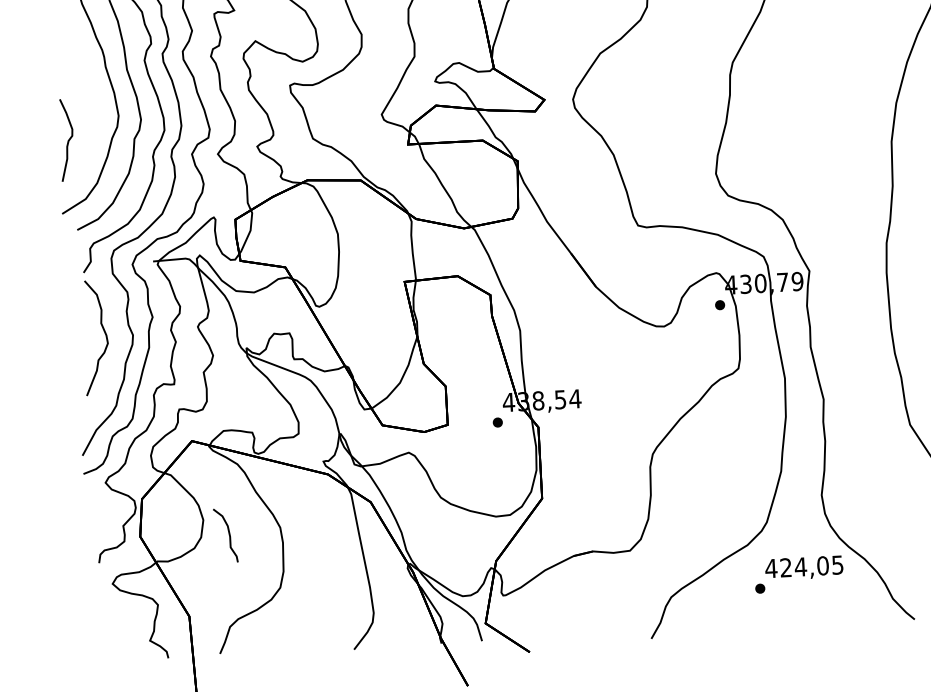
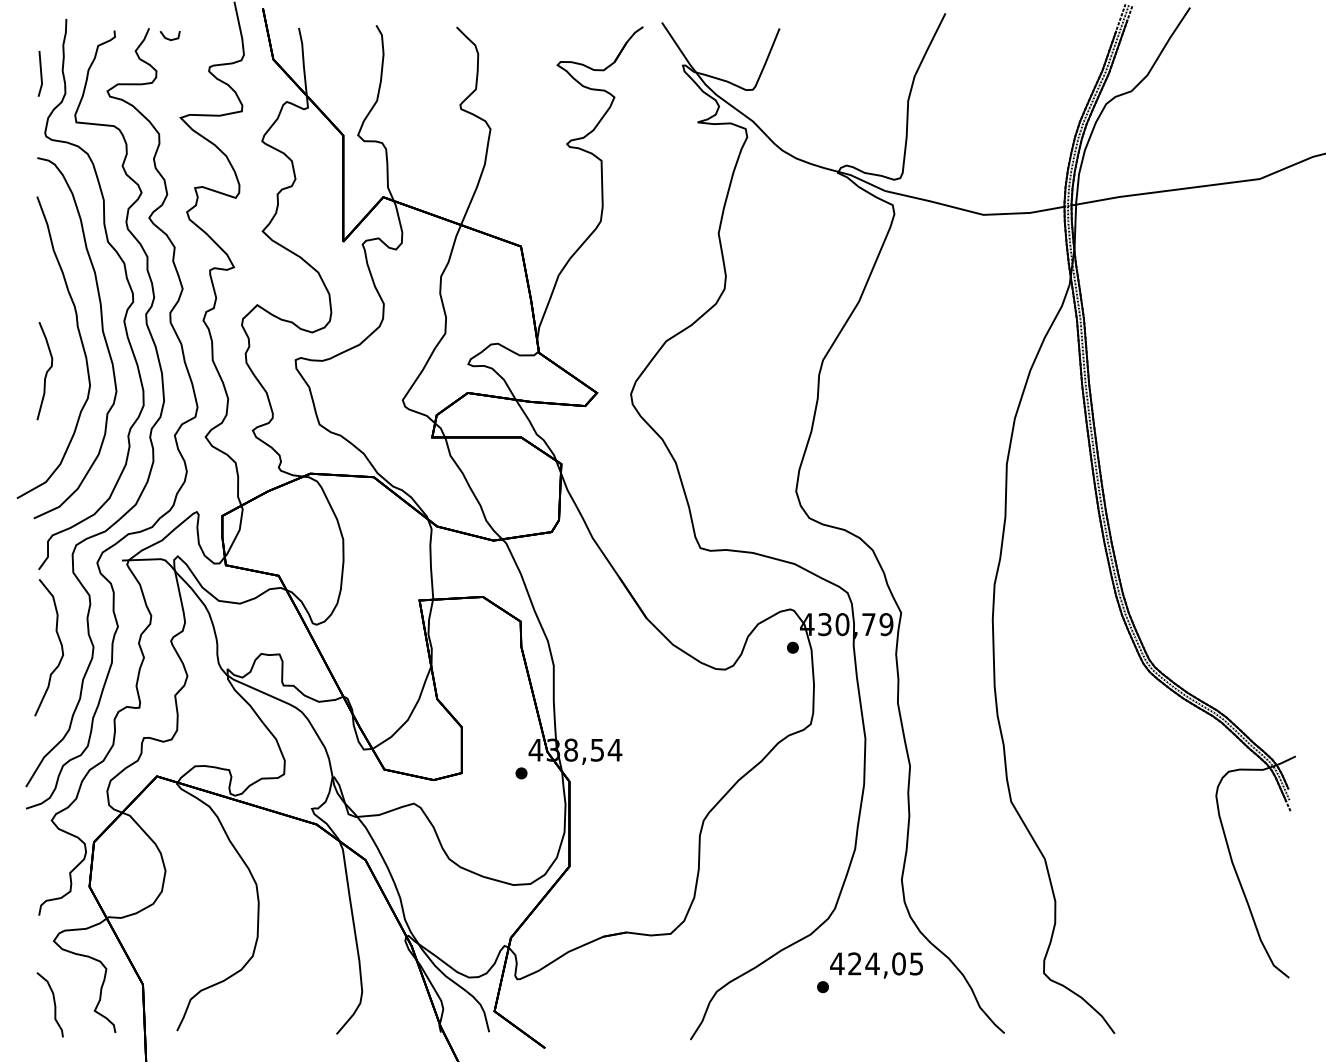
curve: (68, 140) -> (46, 371), moved
curve: (228, 533) -> (53, 1002), moved

